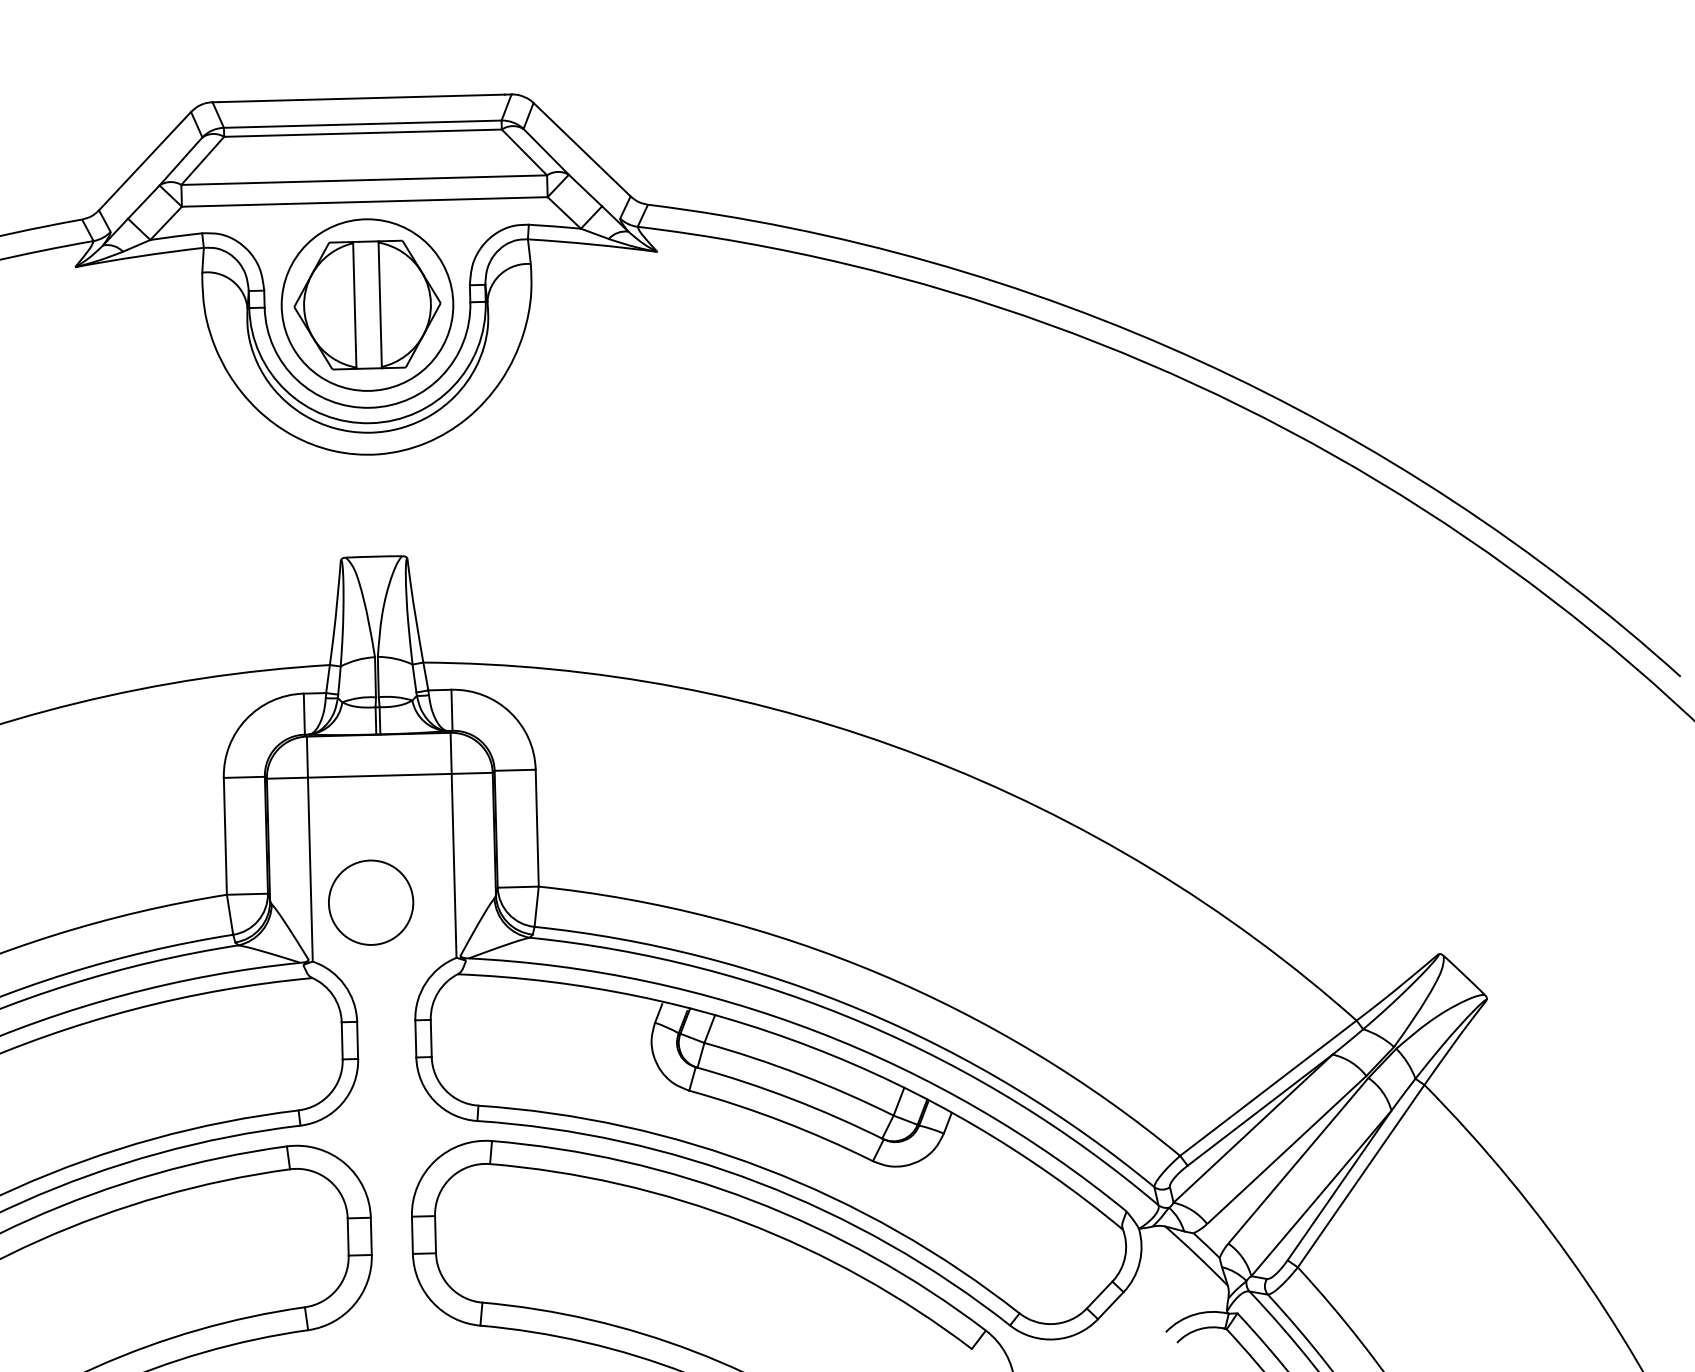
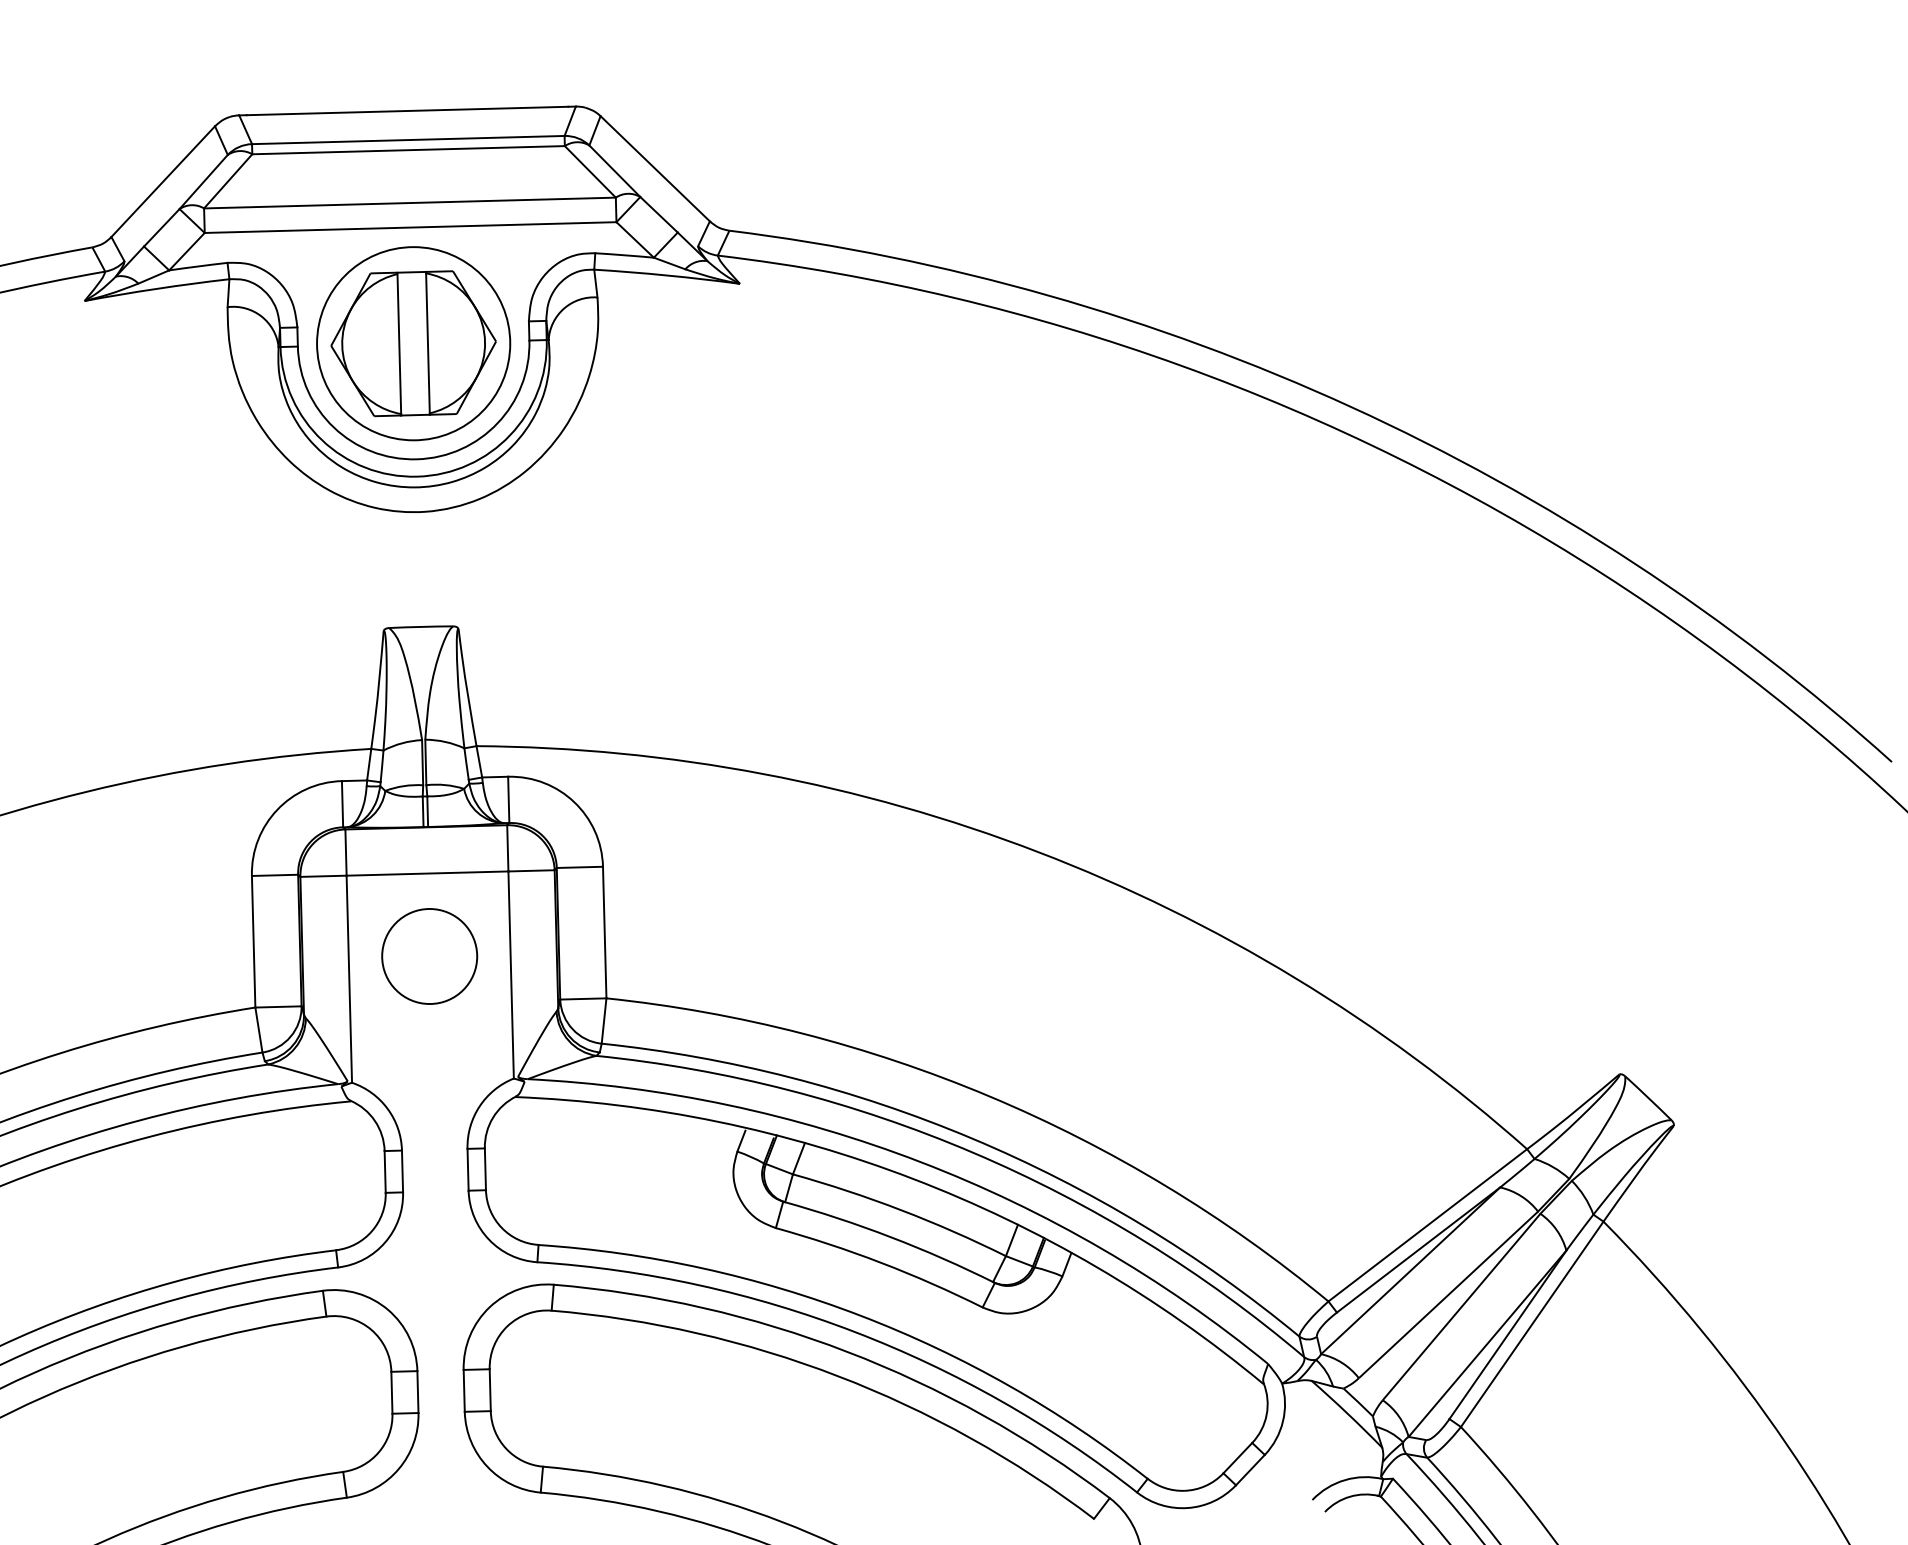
circle: (370, 902) -> (429, 956), moved

